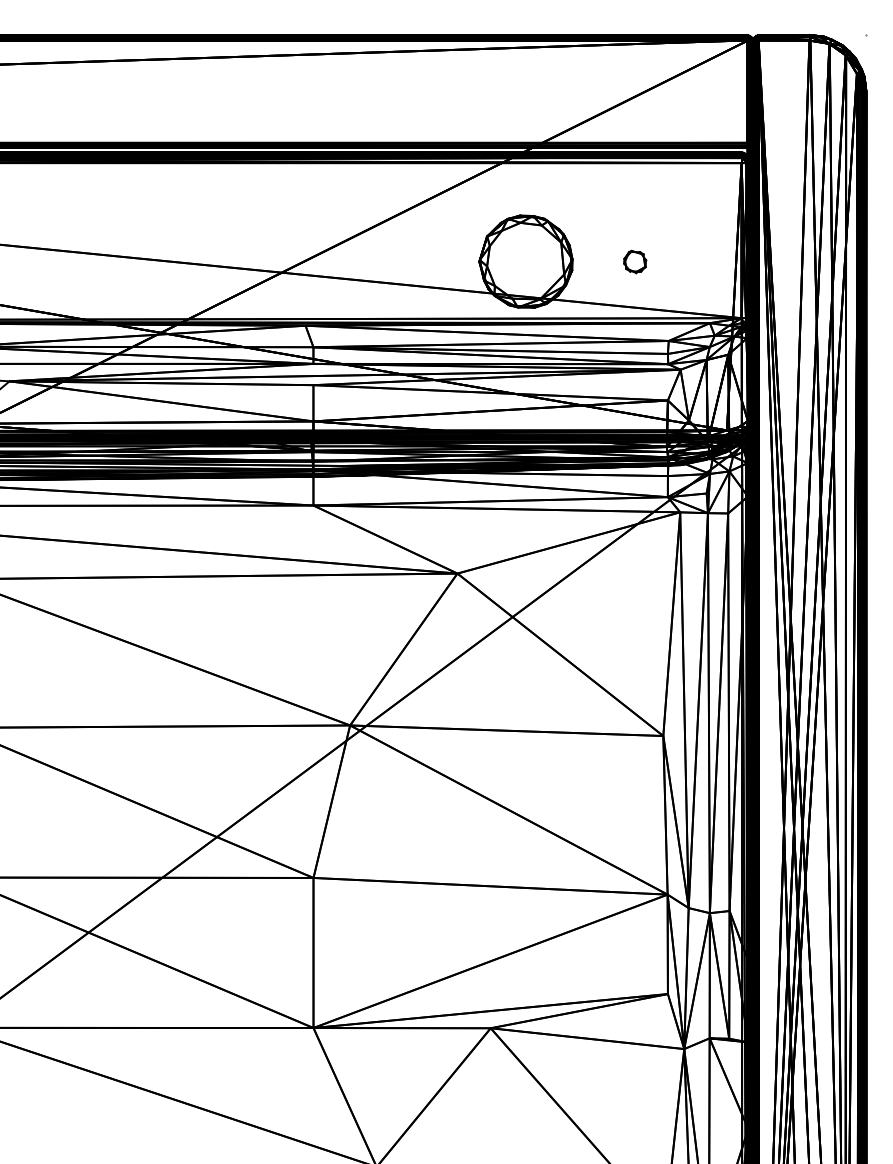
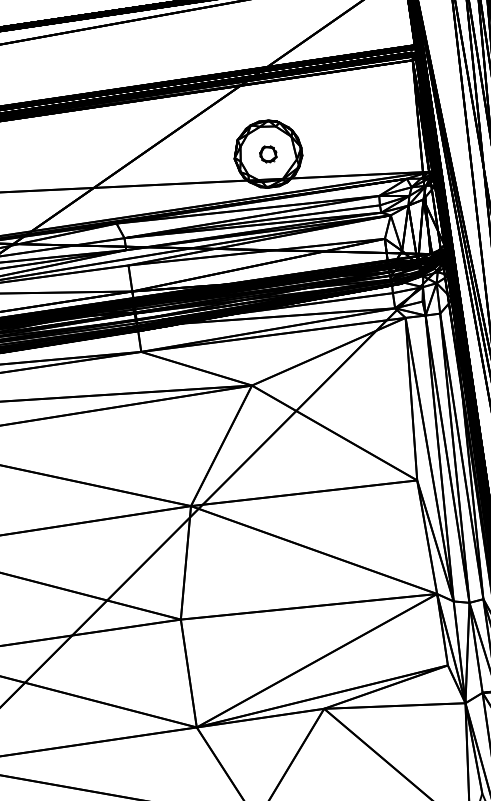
part: (635, 261) -> (268, 153), moved

